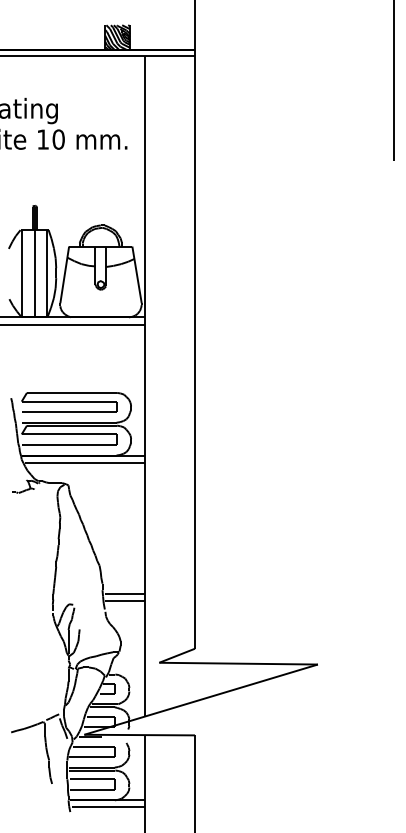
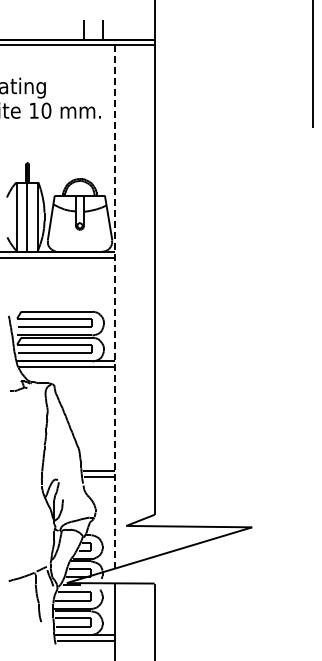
hatch: (117, 37) -> (93, 29), removed
line: (145, 386) -> (115, 306), solid -> dashed

